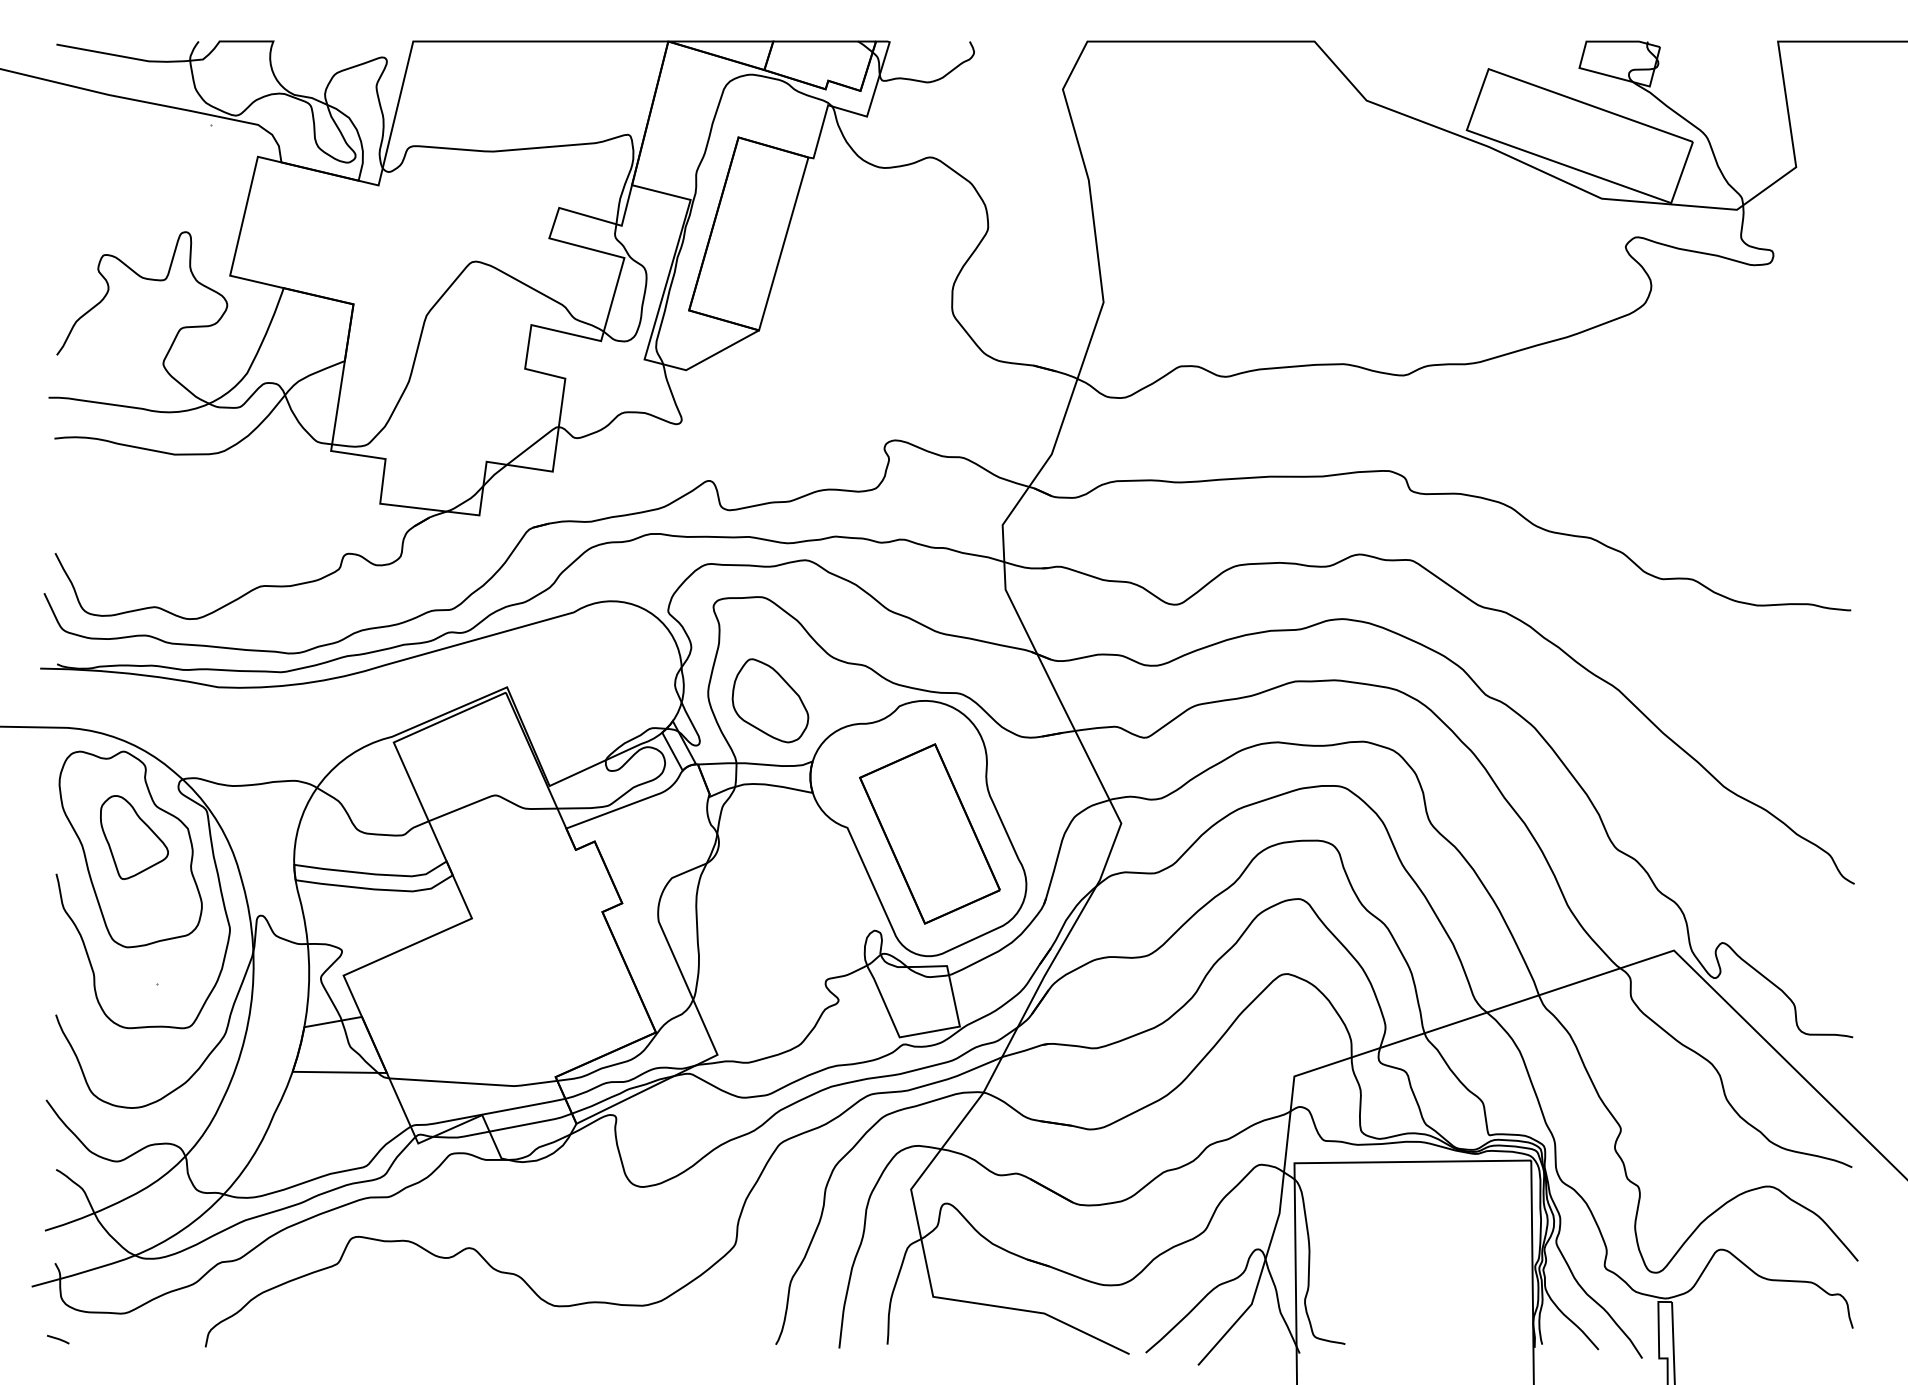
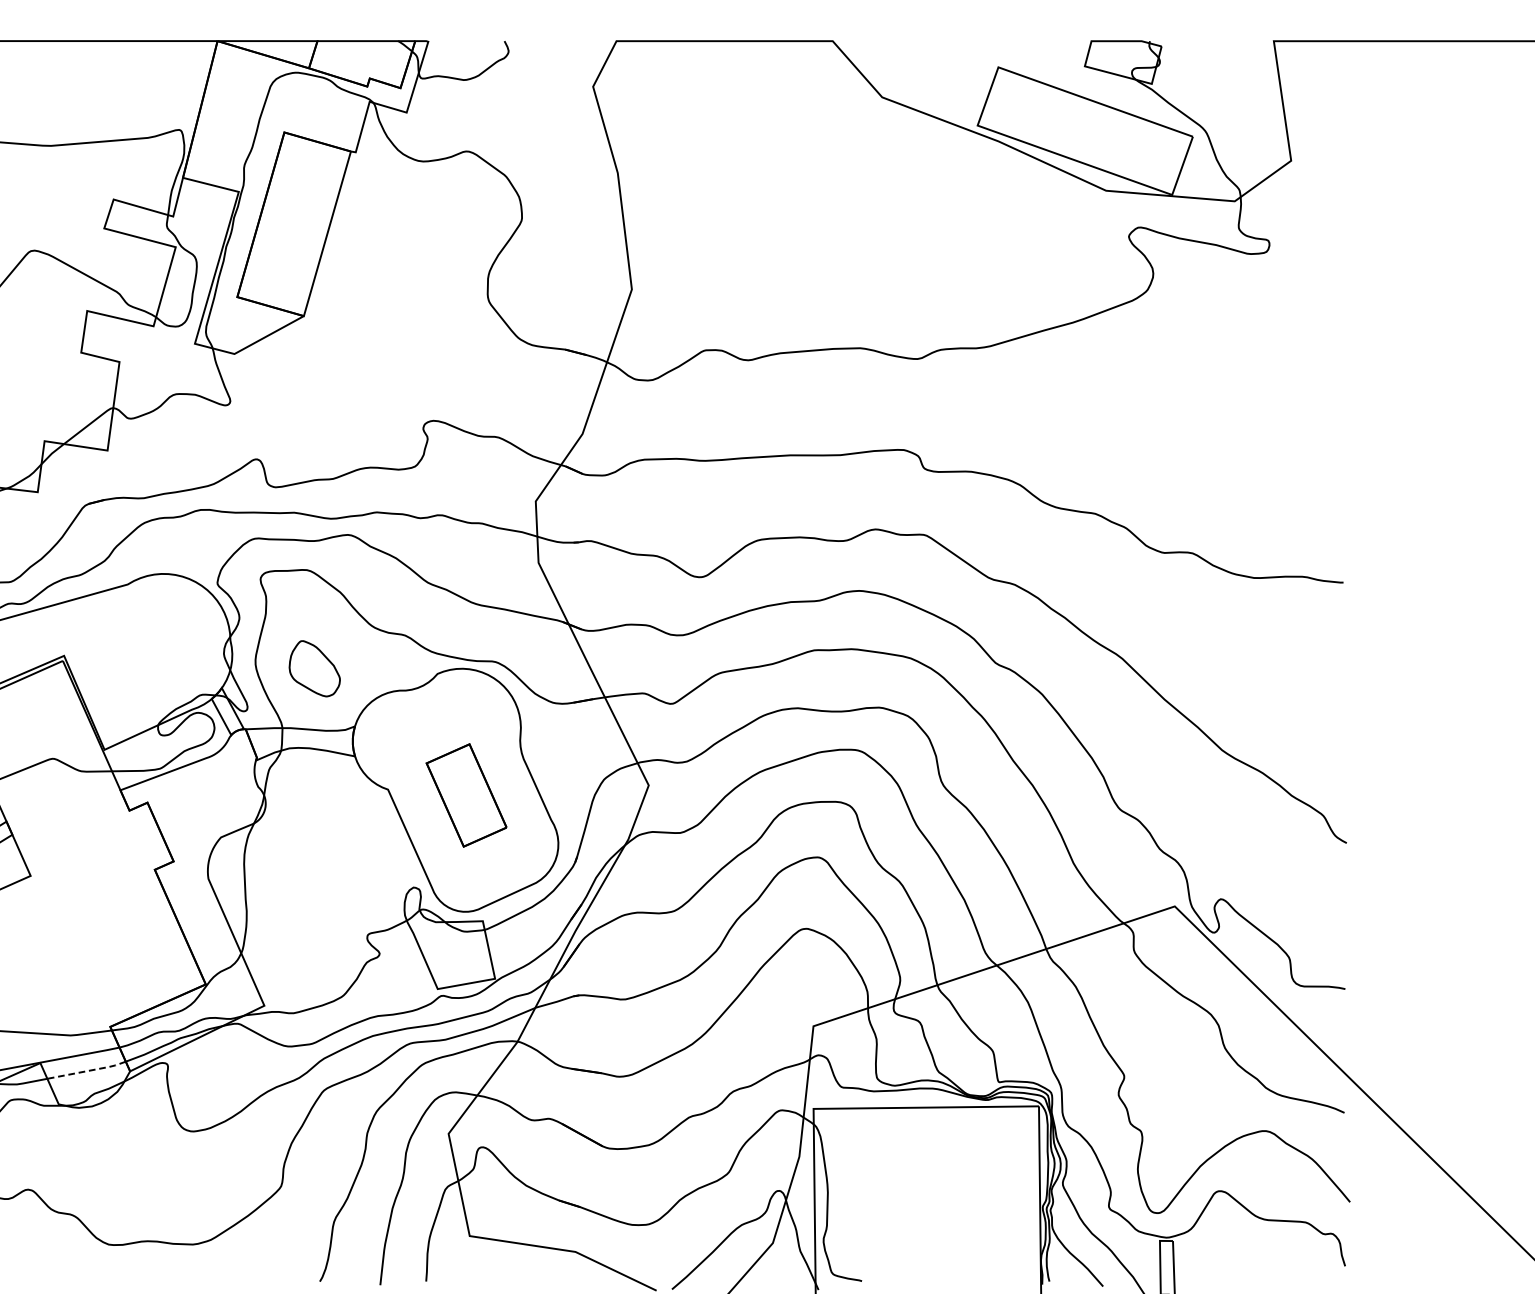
part: (770, 700) -> (314, 668), size x0.7
part: (929, 833) -> (466, 795), size x0.6
line: (532, 1123) -> (88, 1071), solid -> dashed

